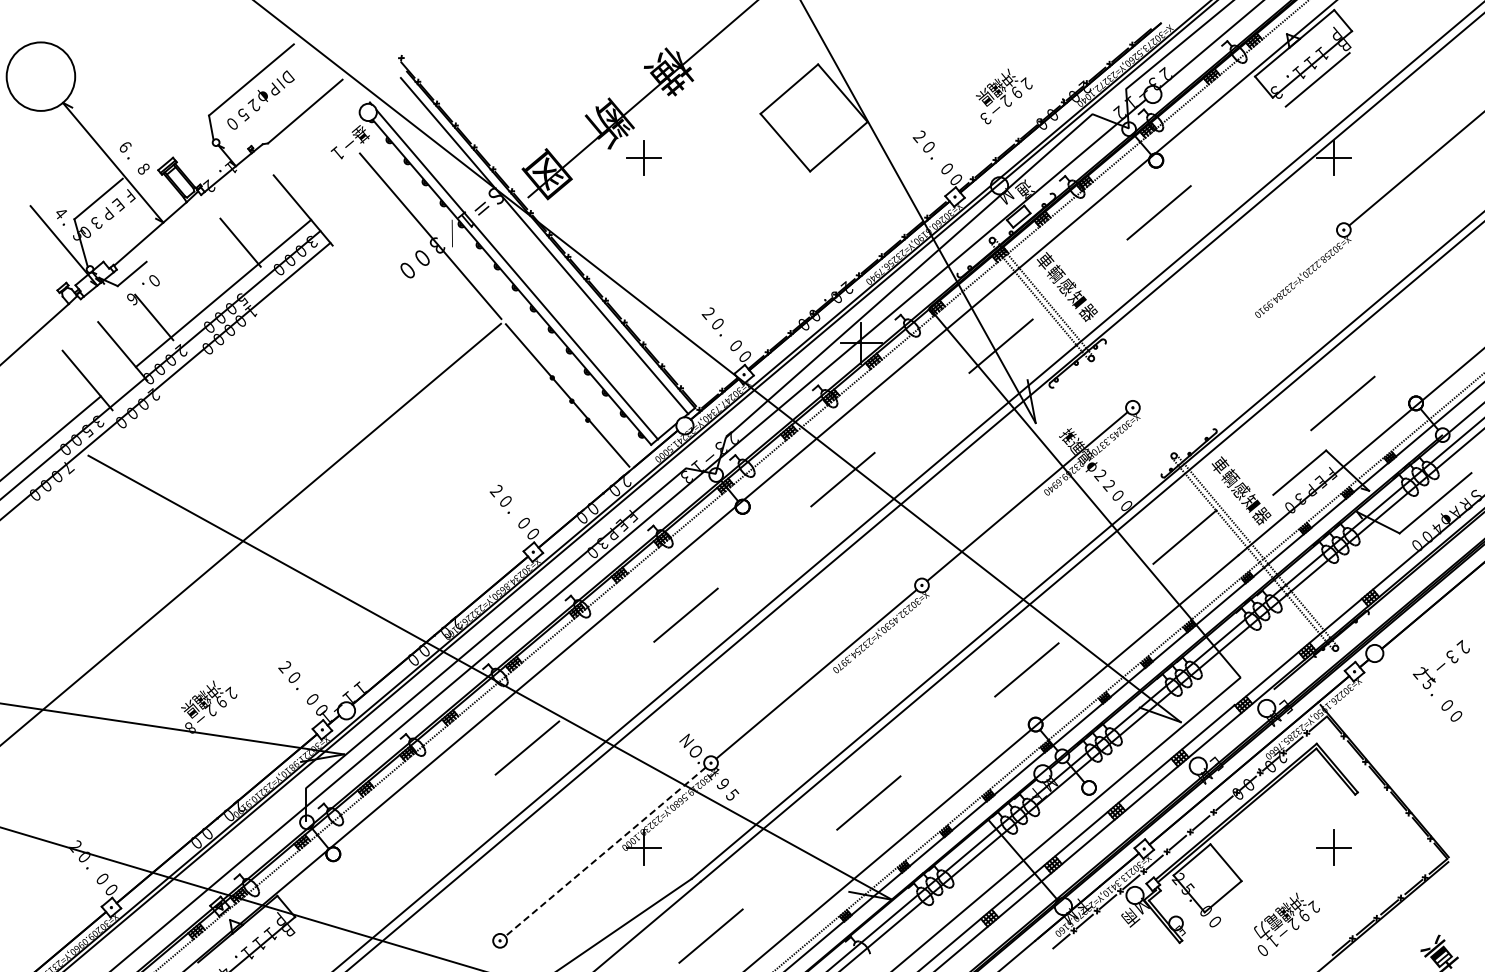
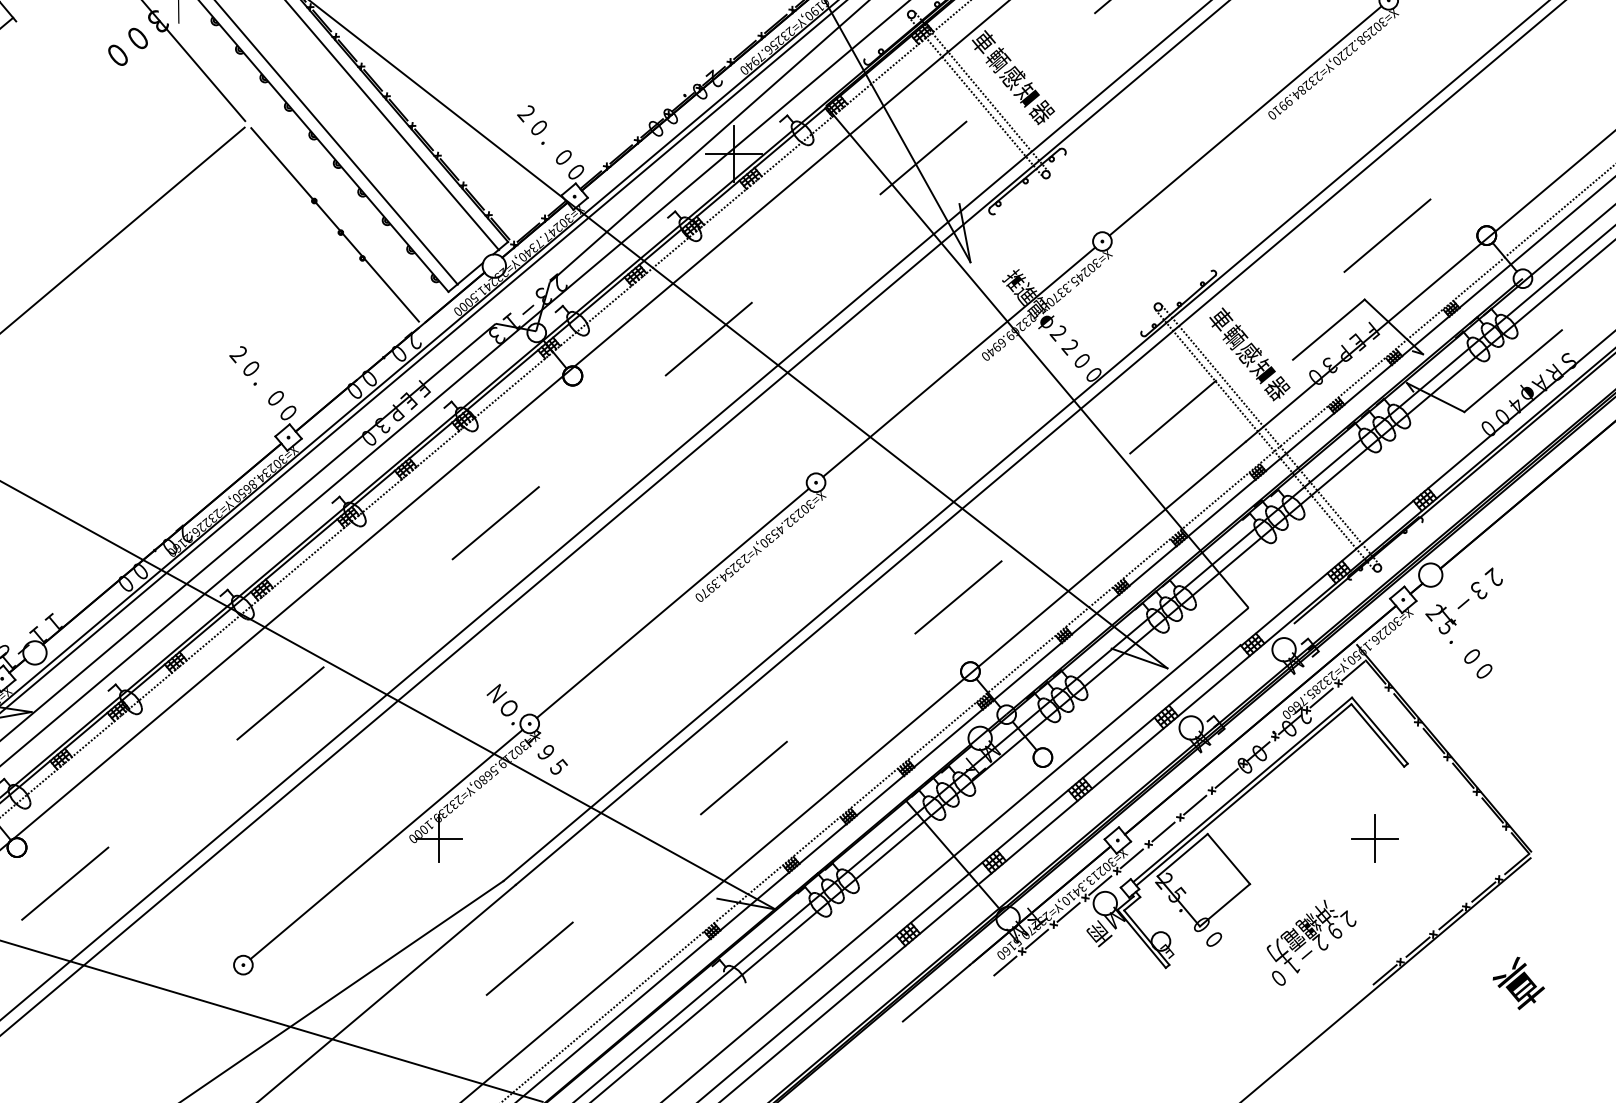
line: (1238, 318) -> (1245, 120), added
text: (1440, 680) -> (1462, 622), moved
line: (605, 852) -> (386, 845), dashed -> solid
line: (368, 880) -> (64, 883), added

